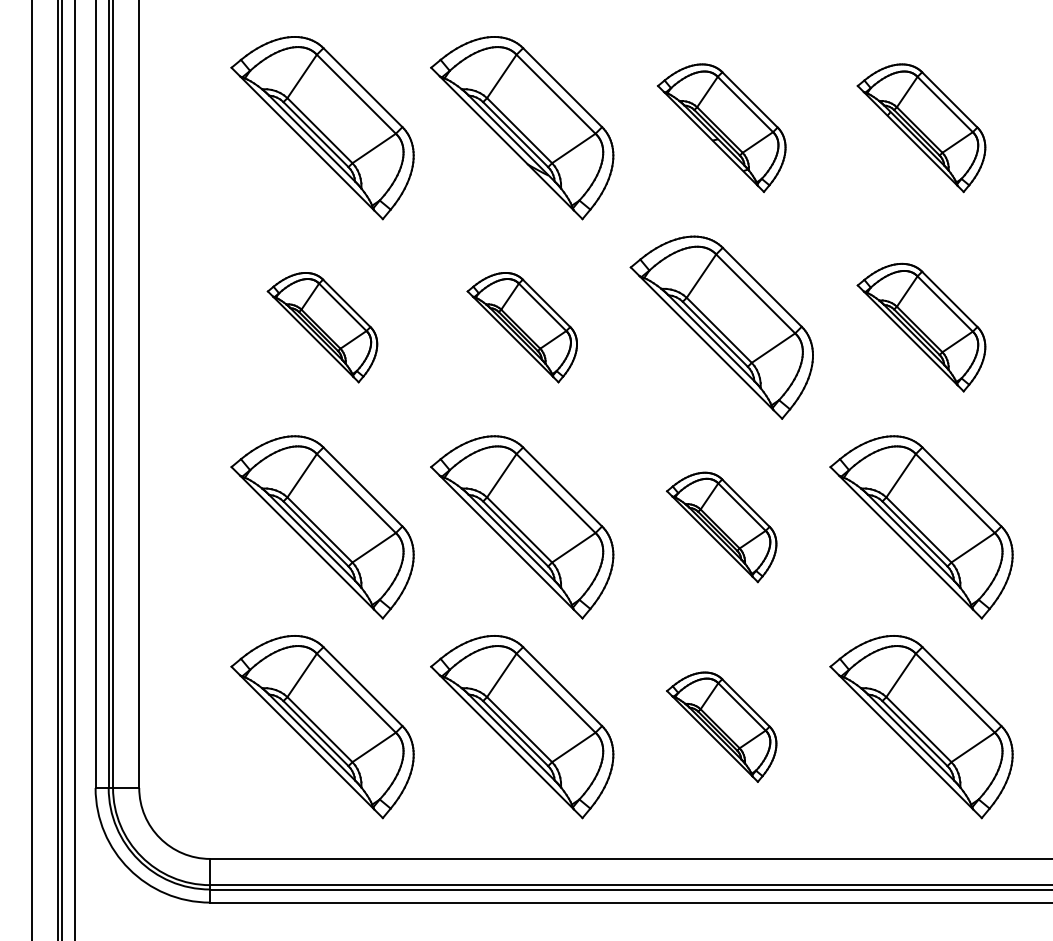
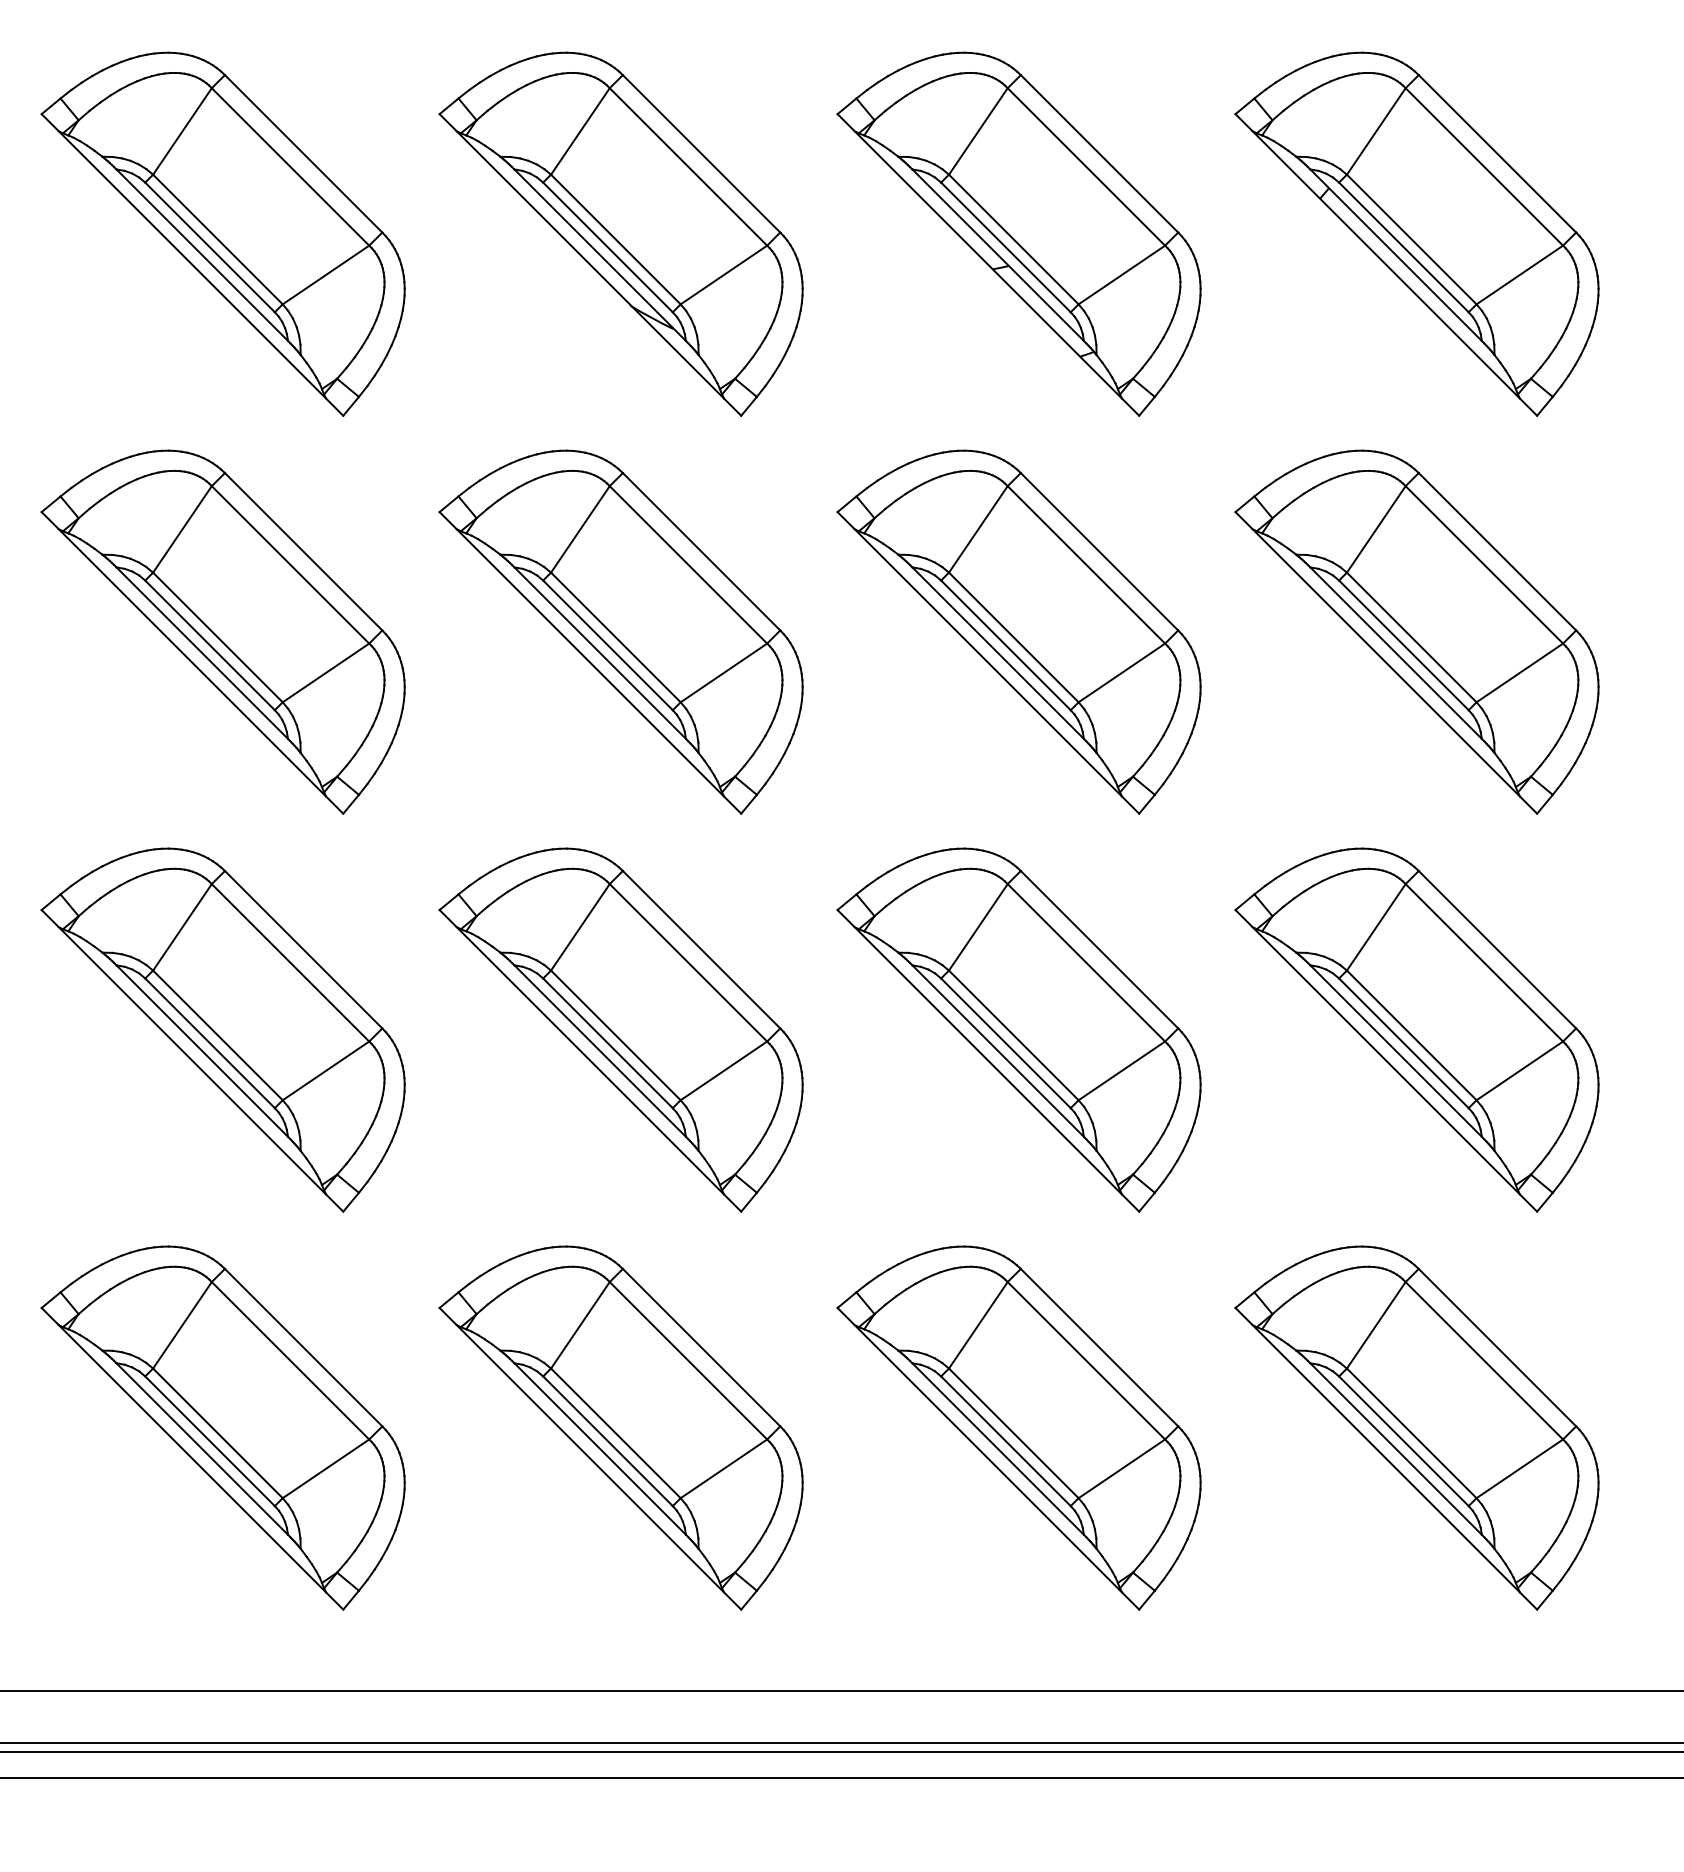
part: (721, 128) -> (1018, 235), size x1.43
part: (921, 128) -> (1416, 235), size x1.43
part: (322, 327) -> (222, 631), size x1.67
part: (522, 327) -> (621, 631), size x1.67
part: (921, 327) -> (1416, 631), size x1.43
part: (721, 527) -> (1018, 1030), size x1.67
part: (721, 727) -> (1018, 1429), size x1.67

